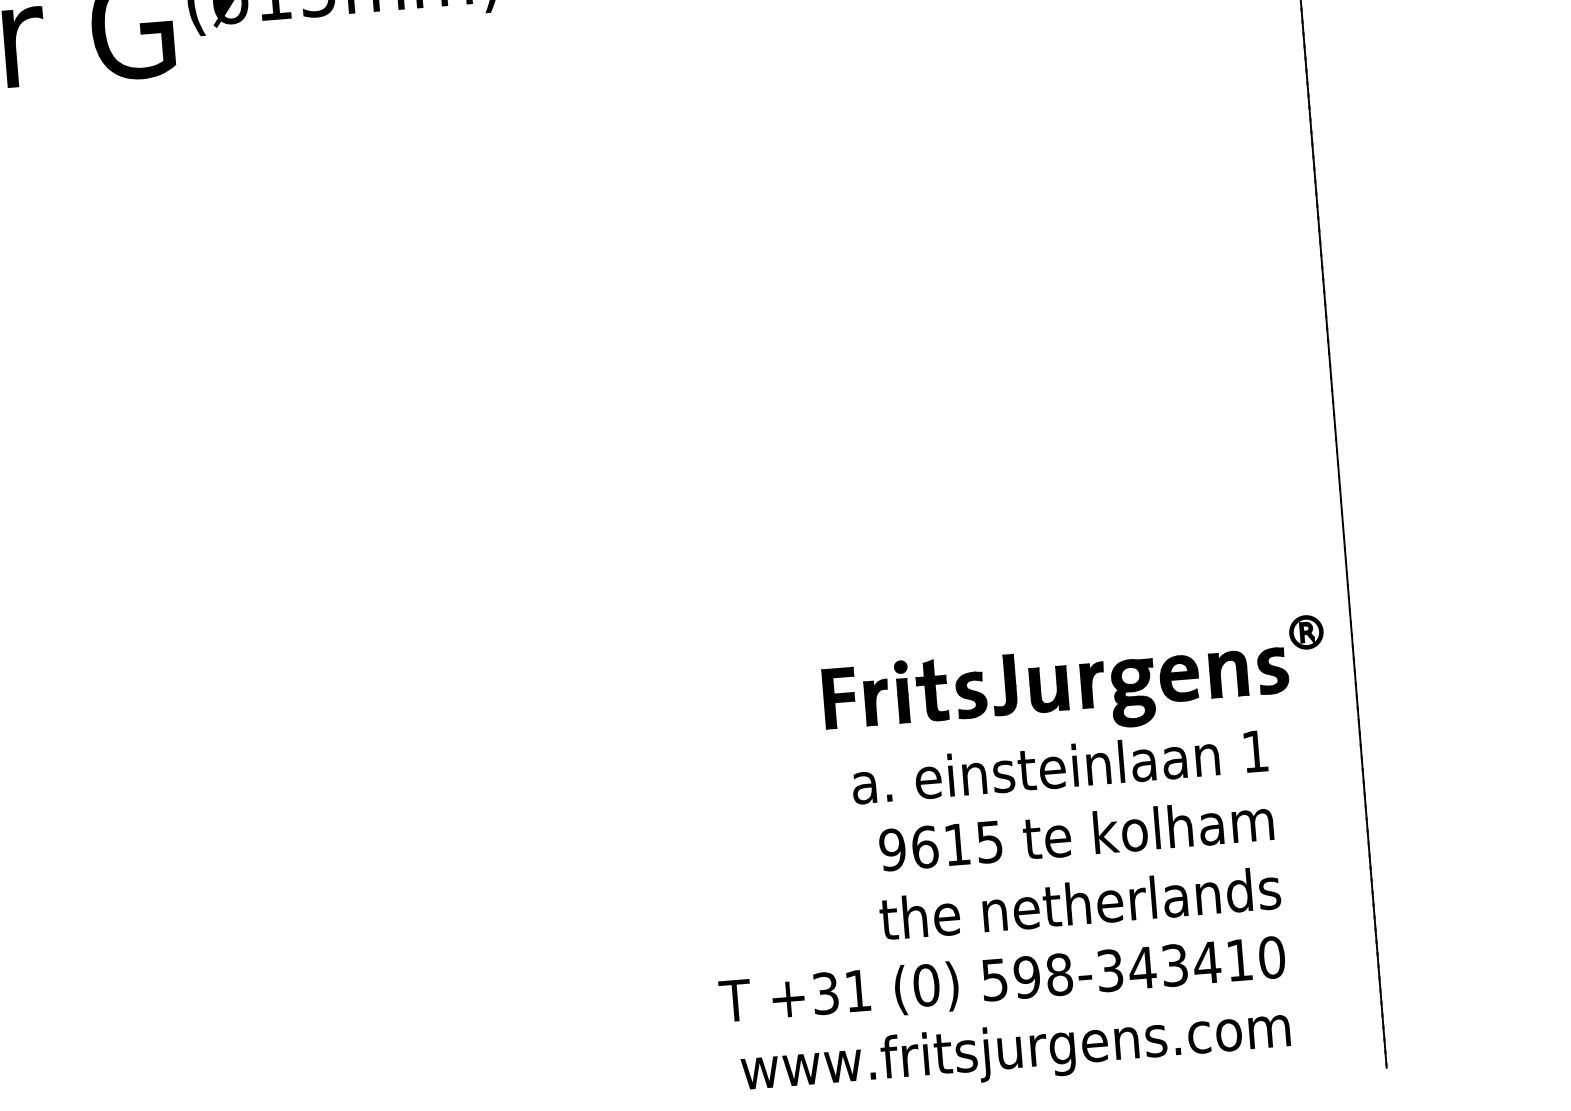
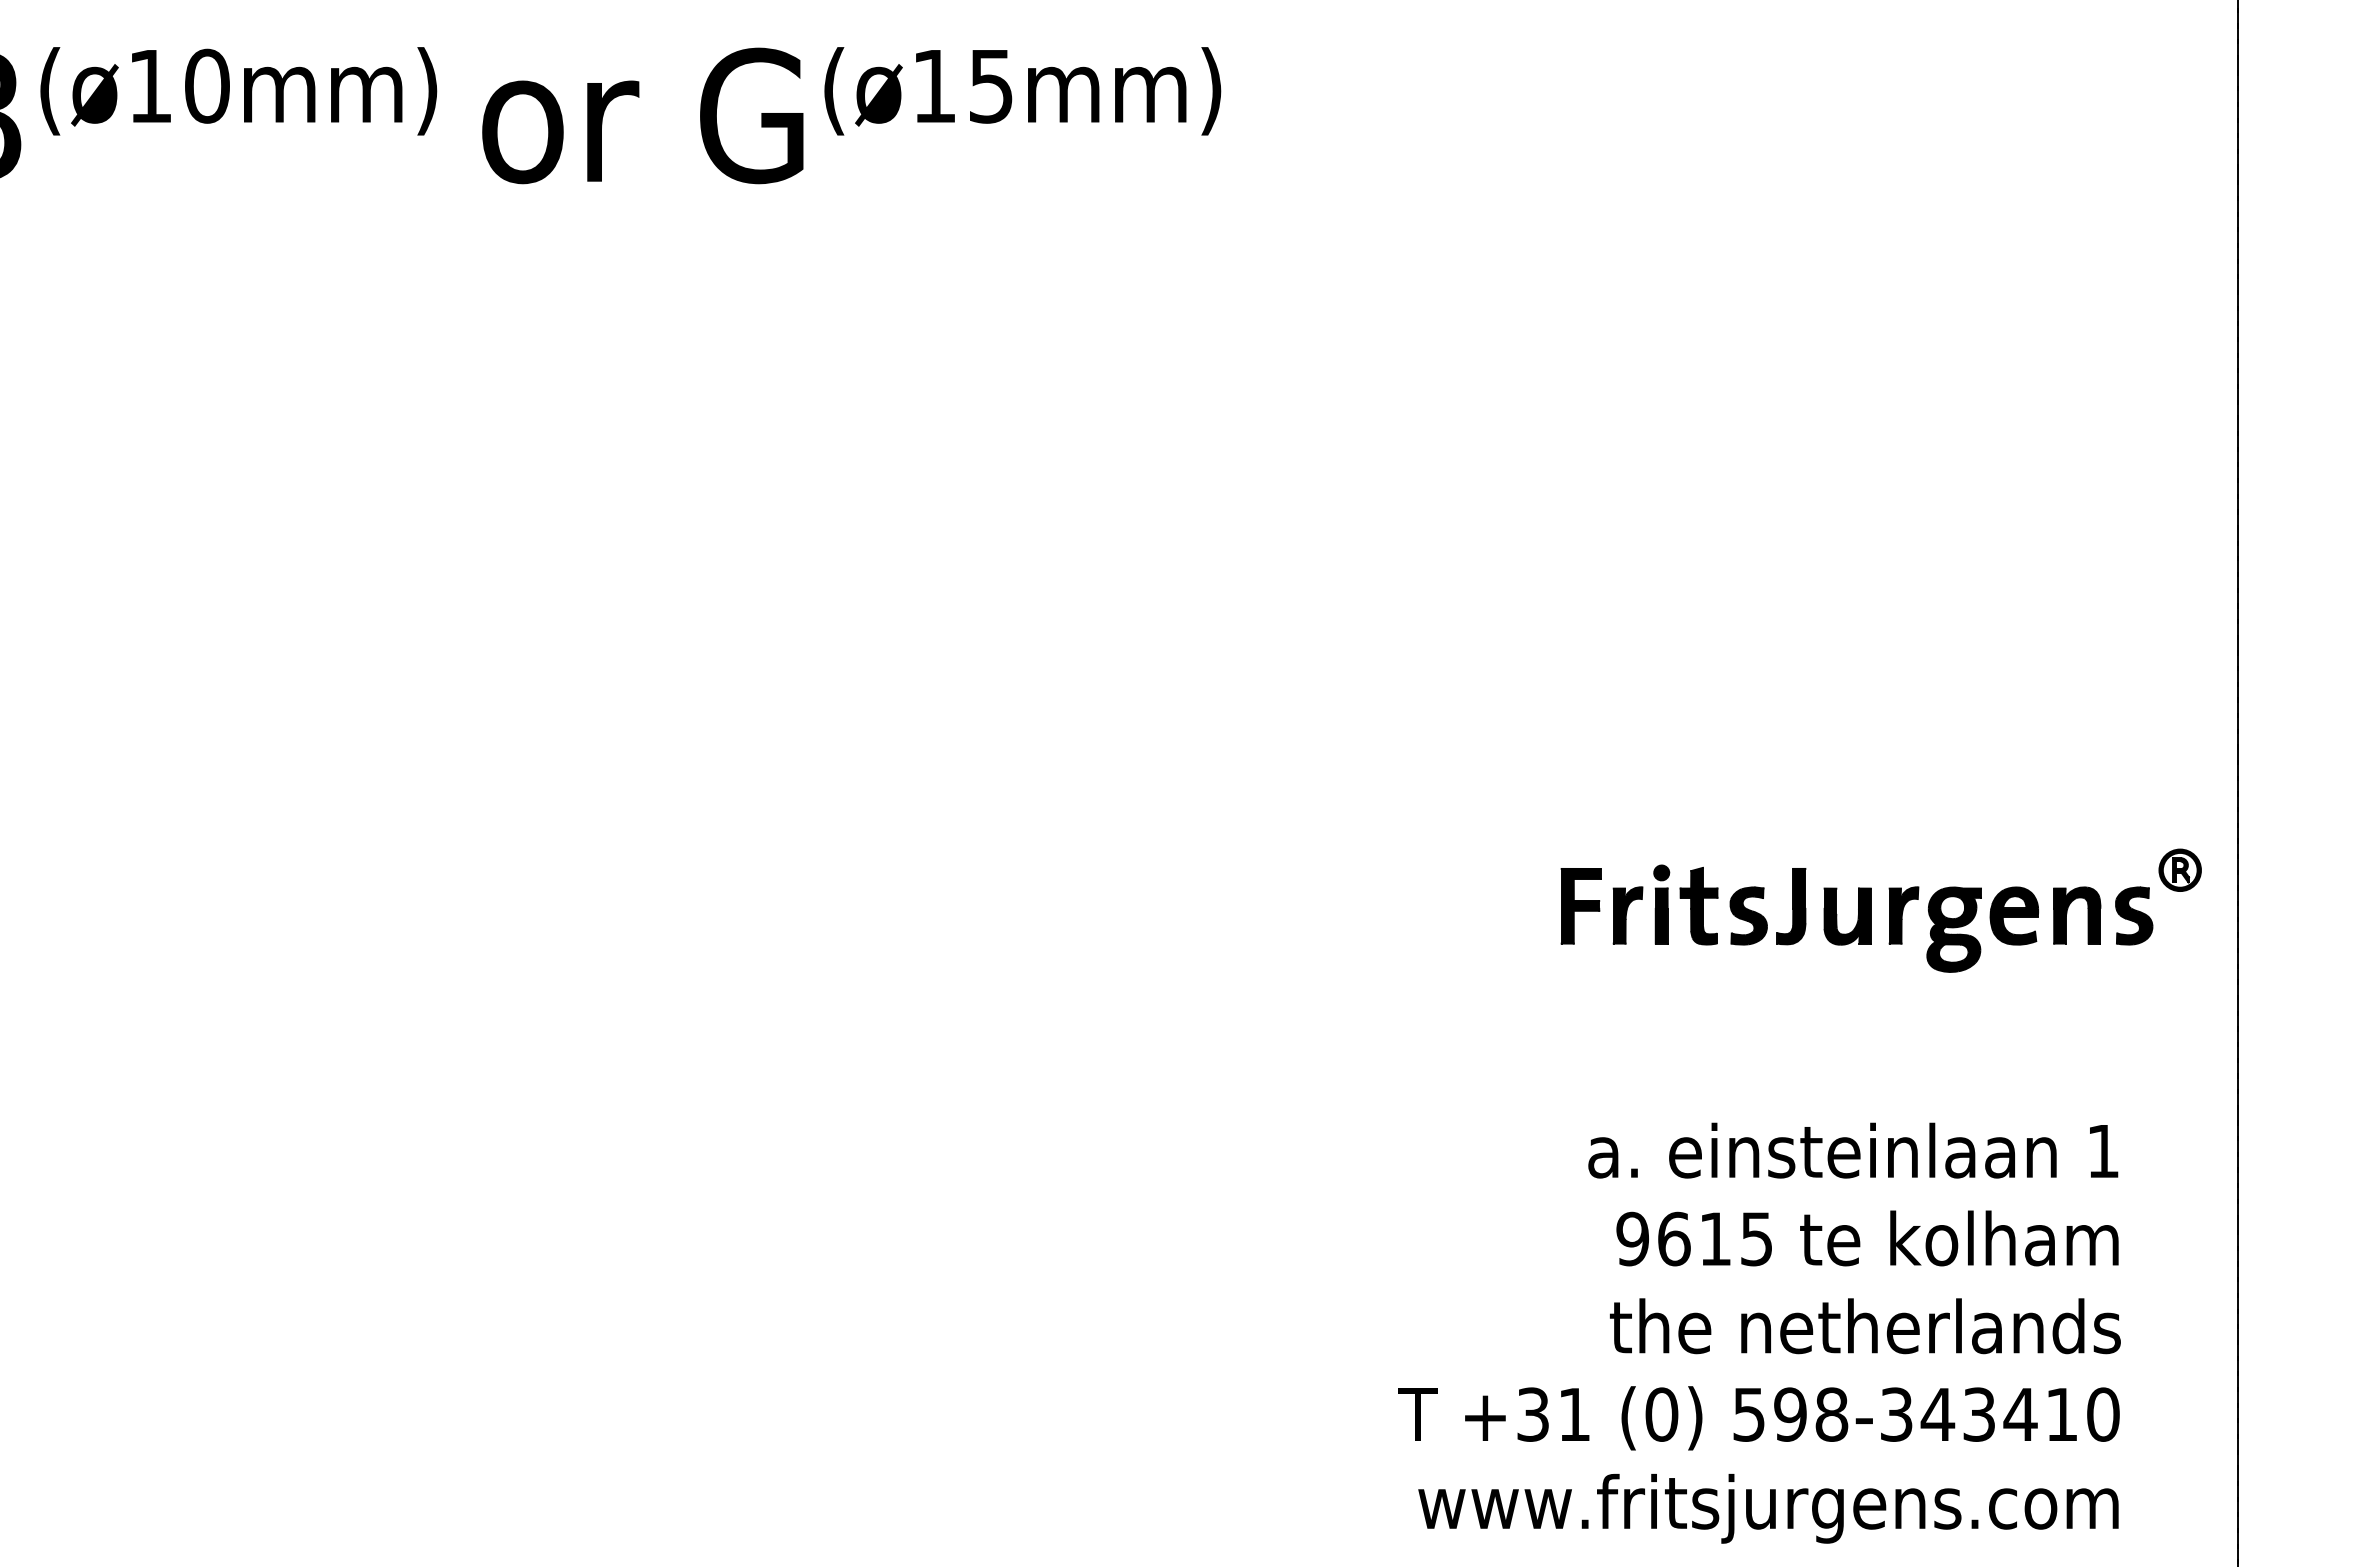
part: (1067, 683) -> (1871, 910), moved

